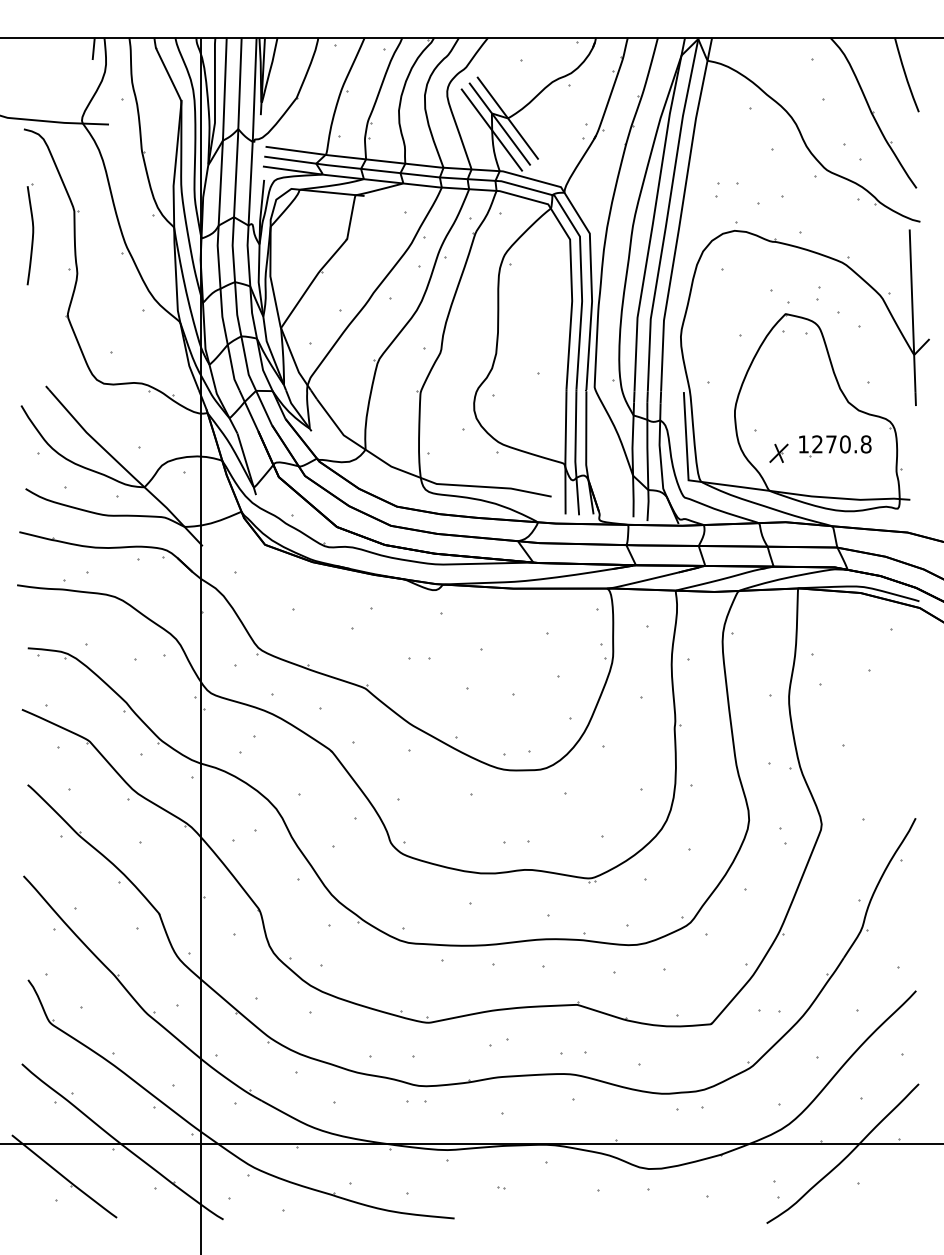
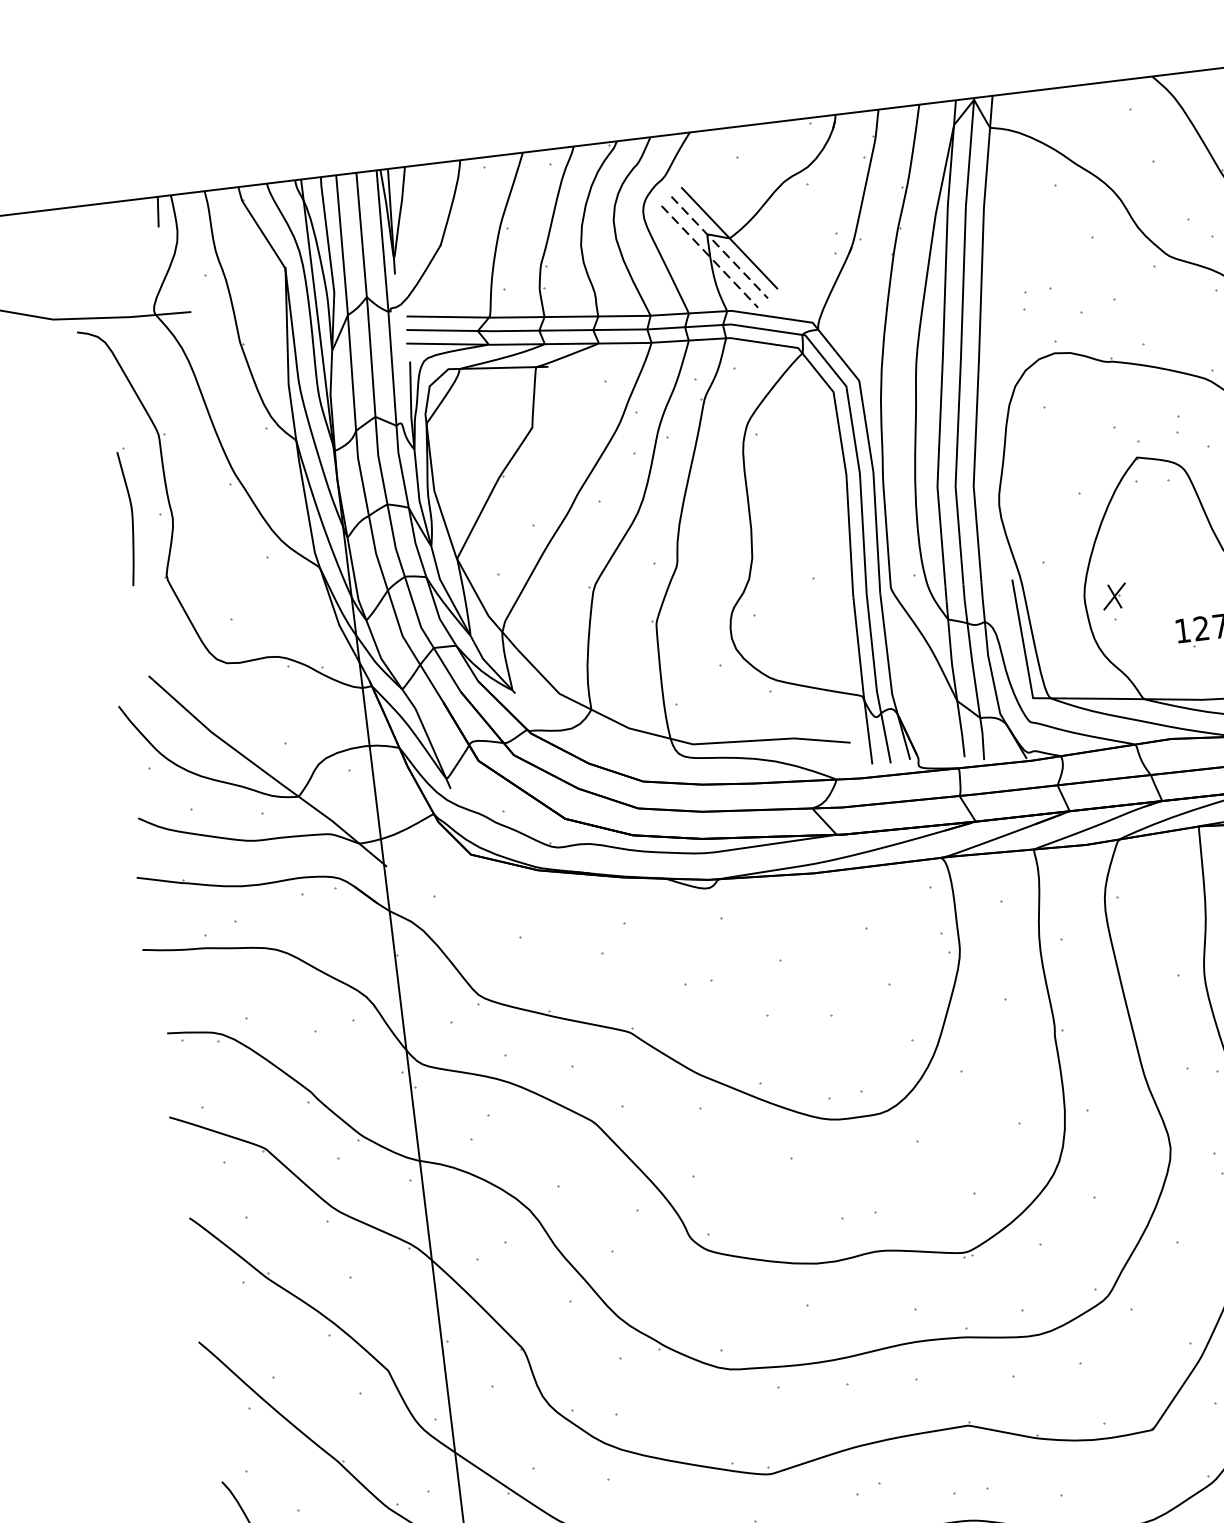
line: (500, 124) -> (720, 247), solid -> dashed
line: (492, 130) -> (710, 257), solid -> dashed
part: (30, 234) -> (128, 517), moved
part: (778, 452) -> (1113, 595), moved

